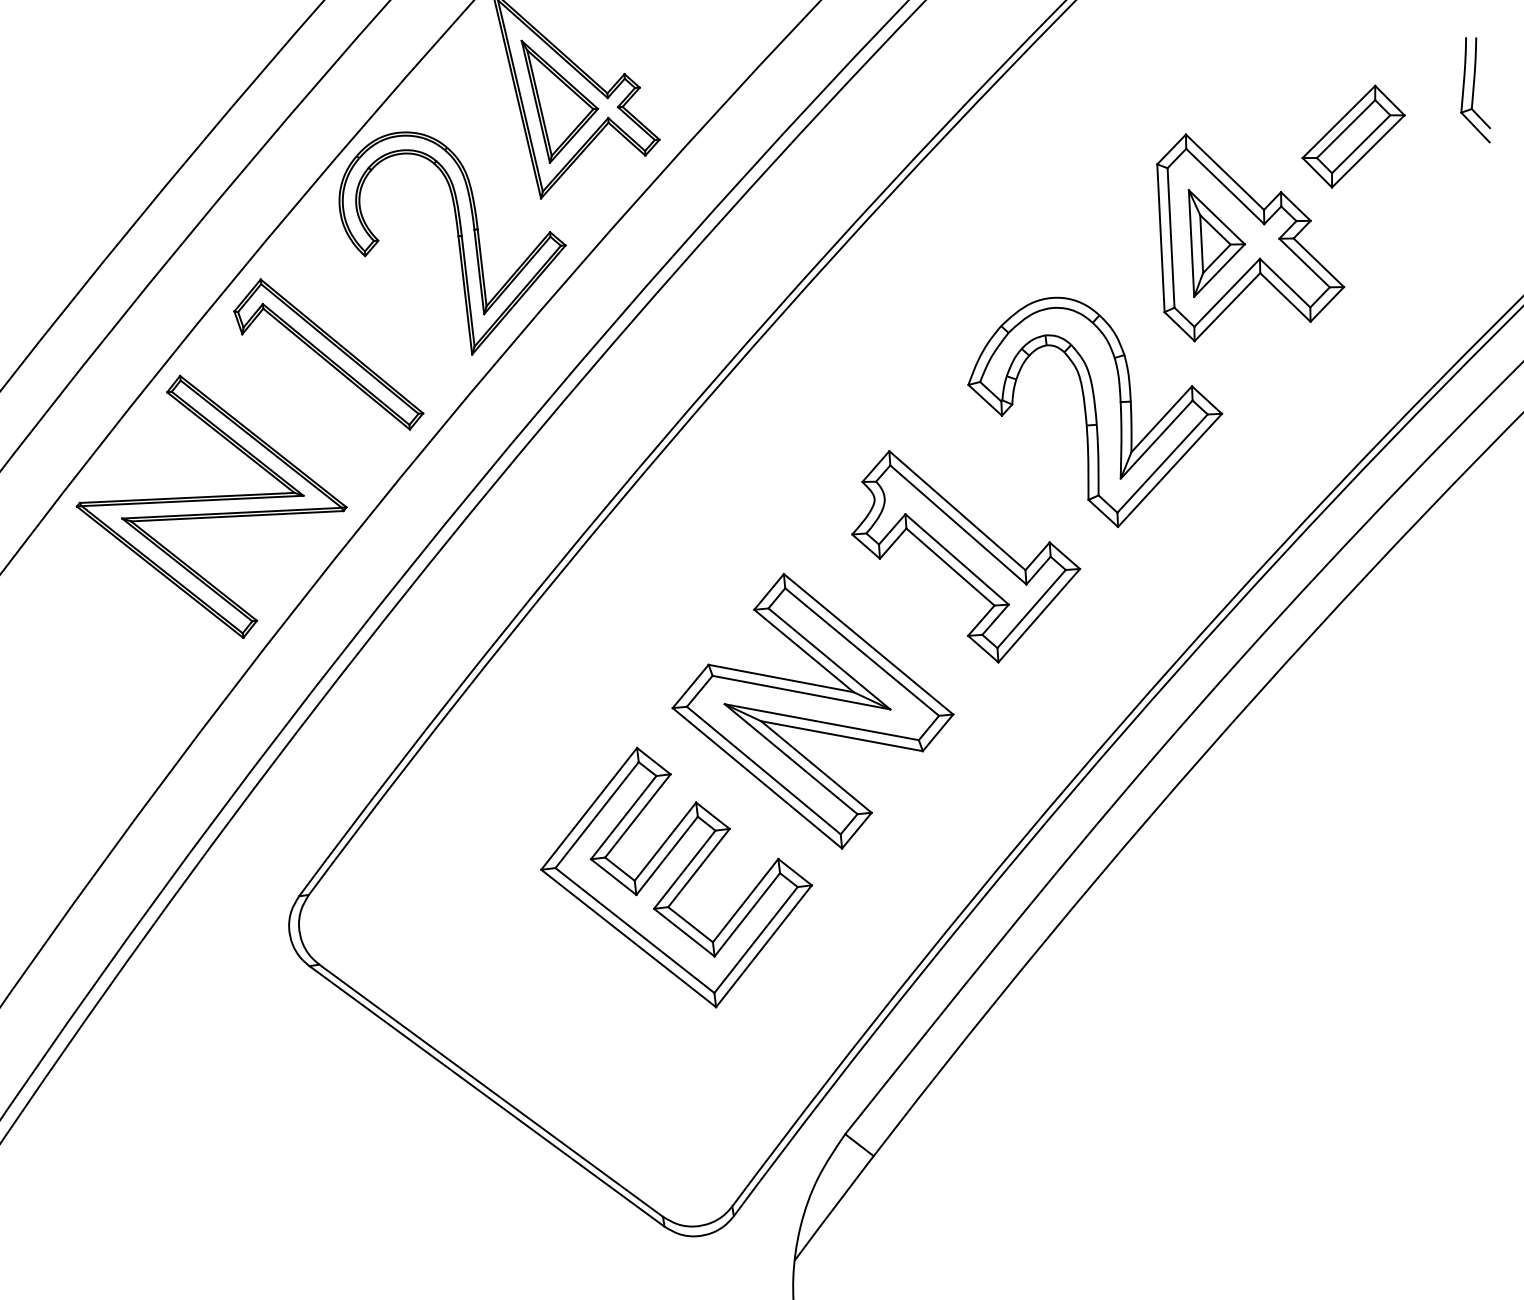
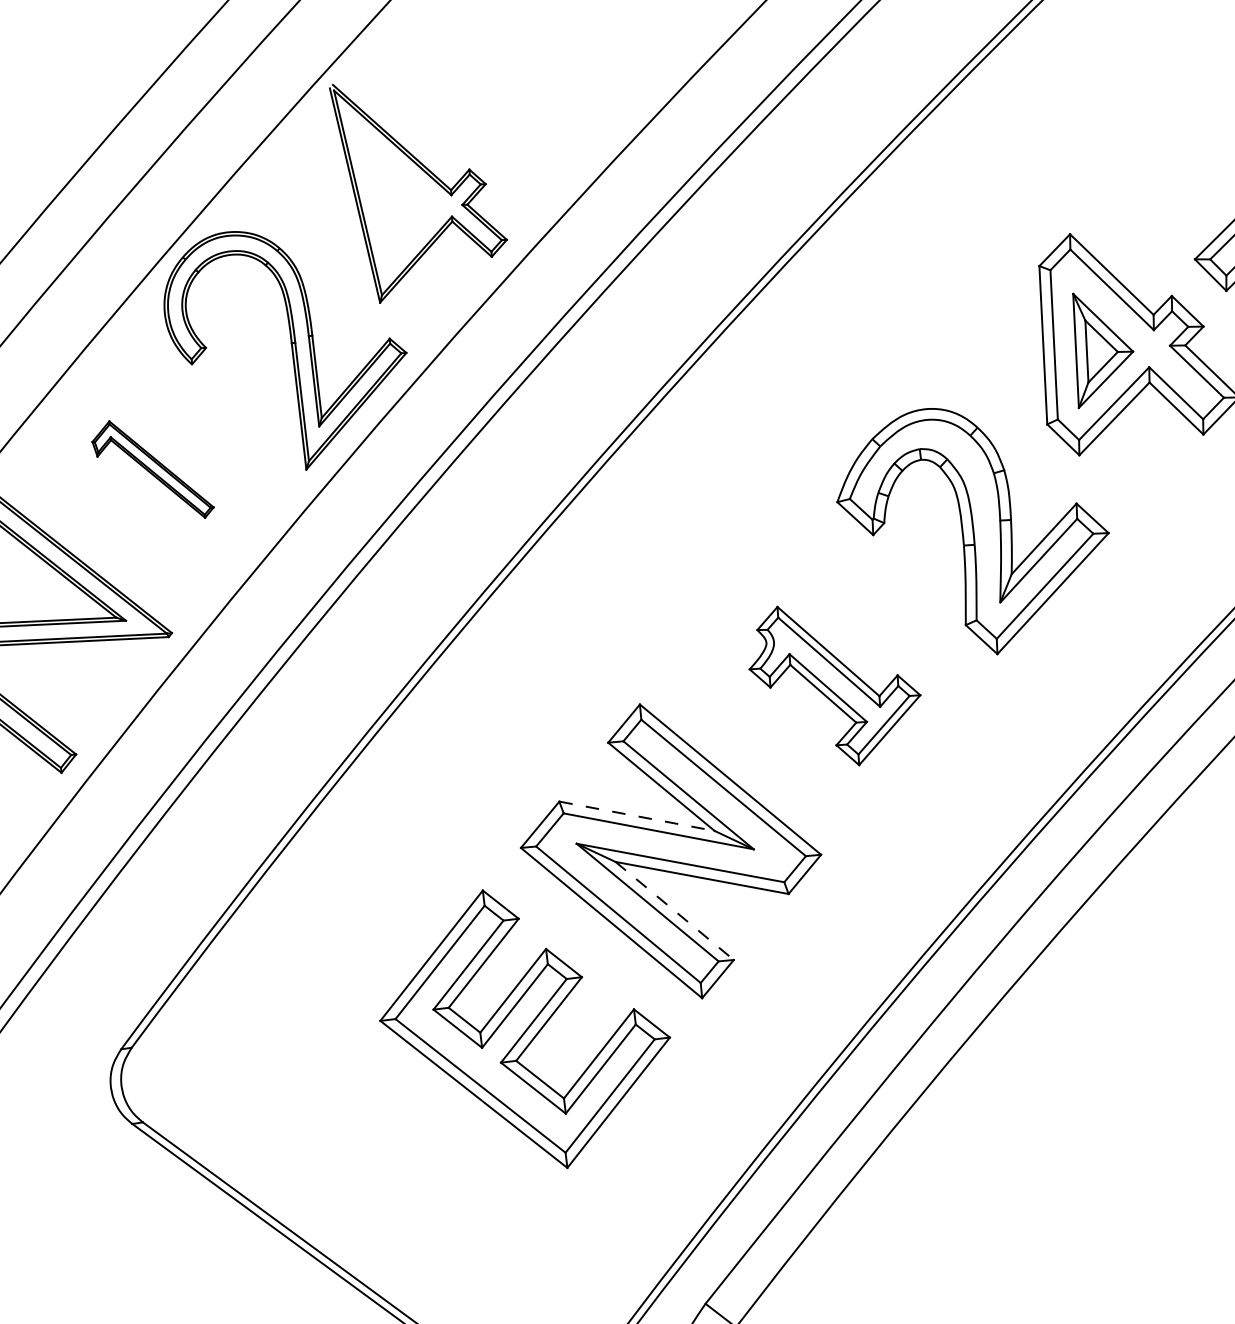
part: (559, 101) -> (399, 198), removed
part: (328, 354) -> (152, 469), size x0.6
part: (966, 556) -> (835, 685), size x0.7
line: (781, 678) -> (637, 816), solid -> dashed
line: (816, 767) -> (674, 911), solid -> dashed

